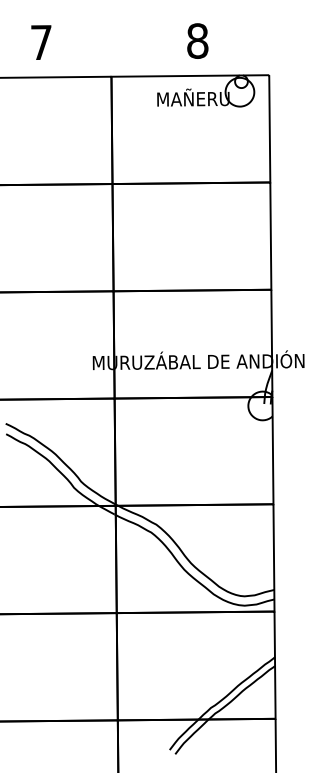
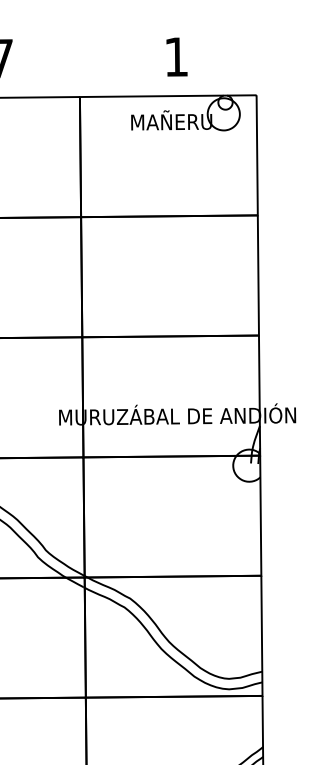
text: (197, 40) -> (176, 56), 8 -> 1

